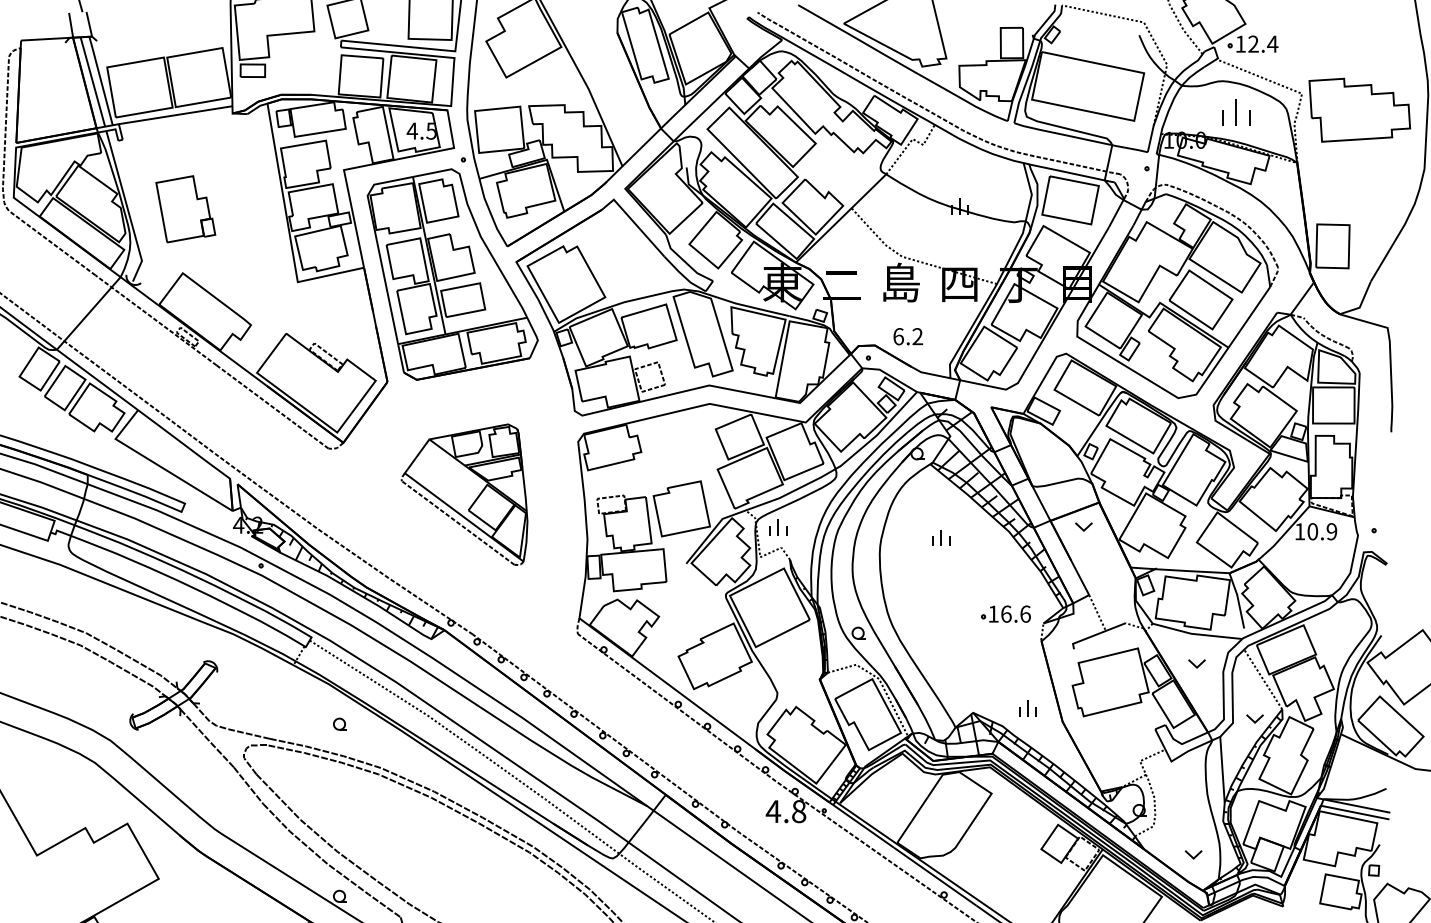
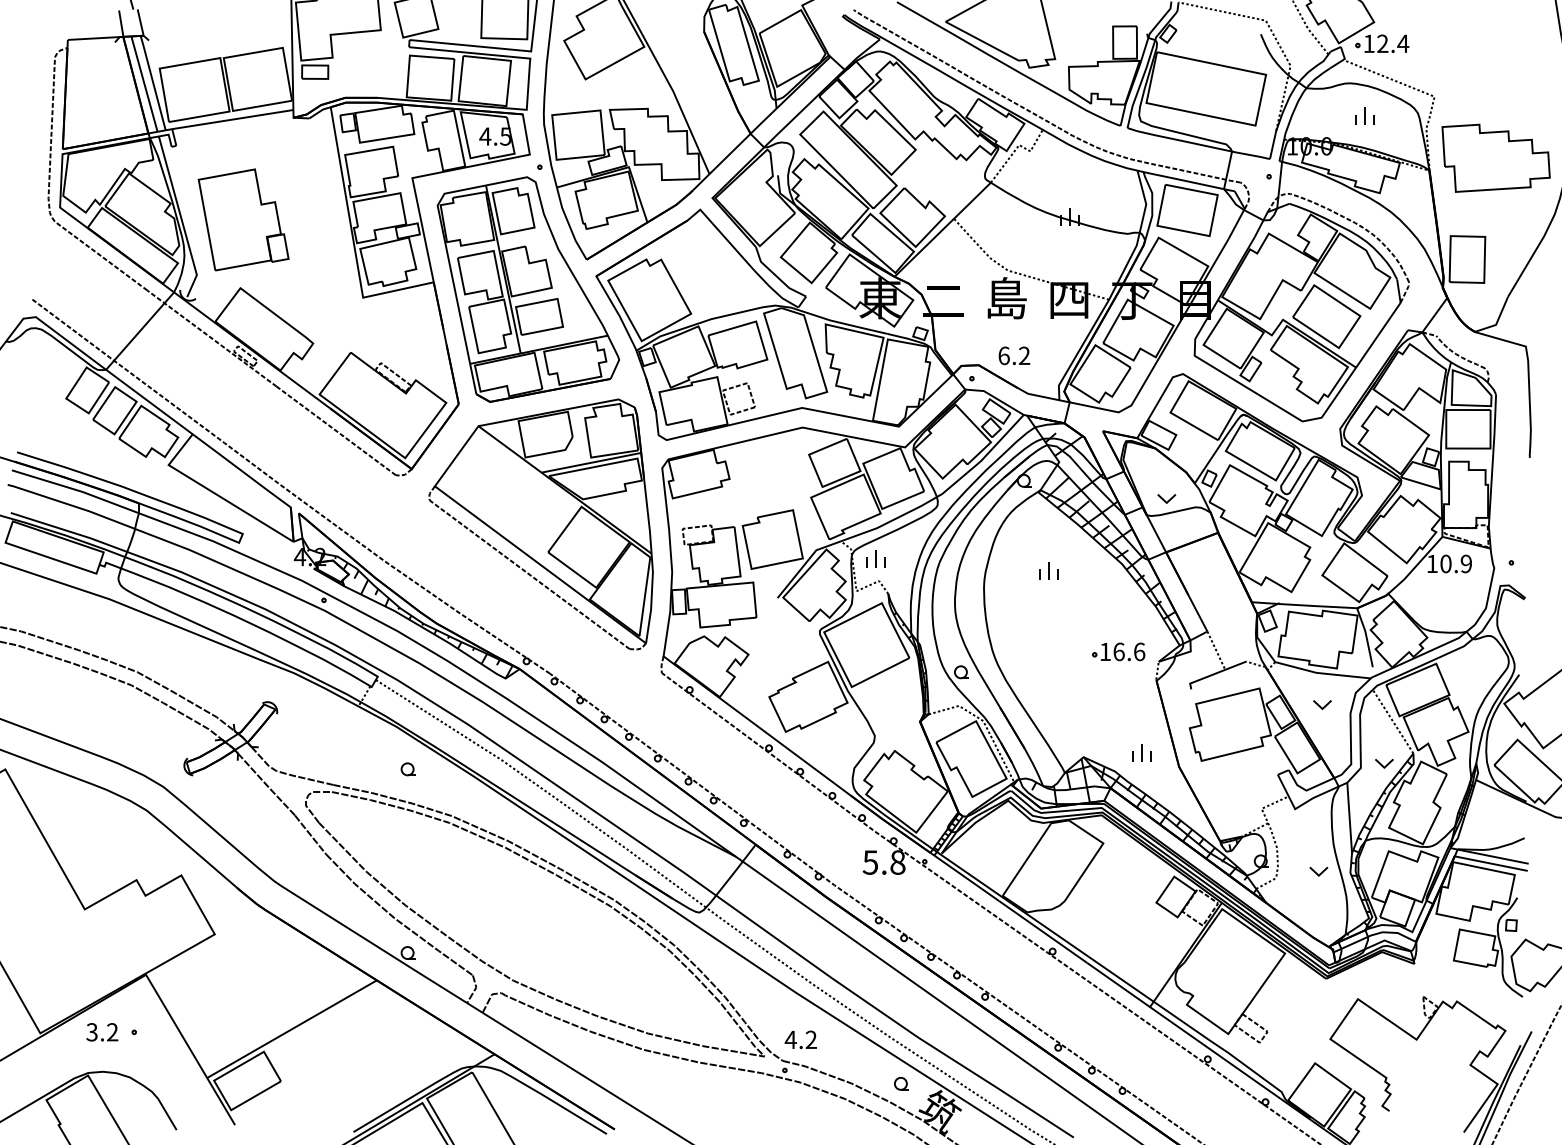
part: (1359, 109) -> (1495, 157), moved
part: (1236, 111) -> (1364, 115), size x0.62
part: (185, 208) -> (243, 219), size x1.43
part: (464, 494) -> (540, 524), size x1.67
part: (1083, 526) -> (1166, 498), moved
text: (773, 811) -> (870, 862), 4.8 -> 5.8
part: (1193, 854) -> (1318, 871), moved

